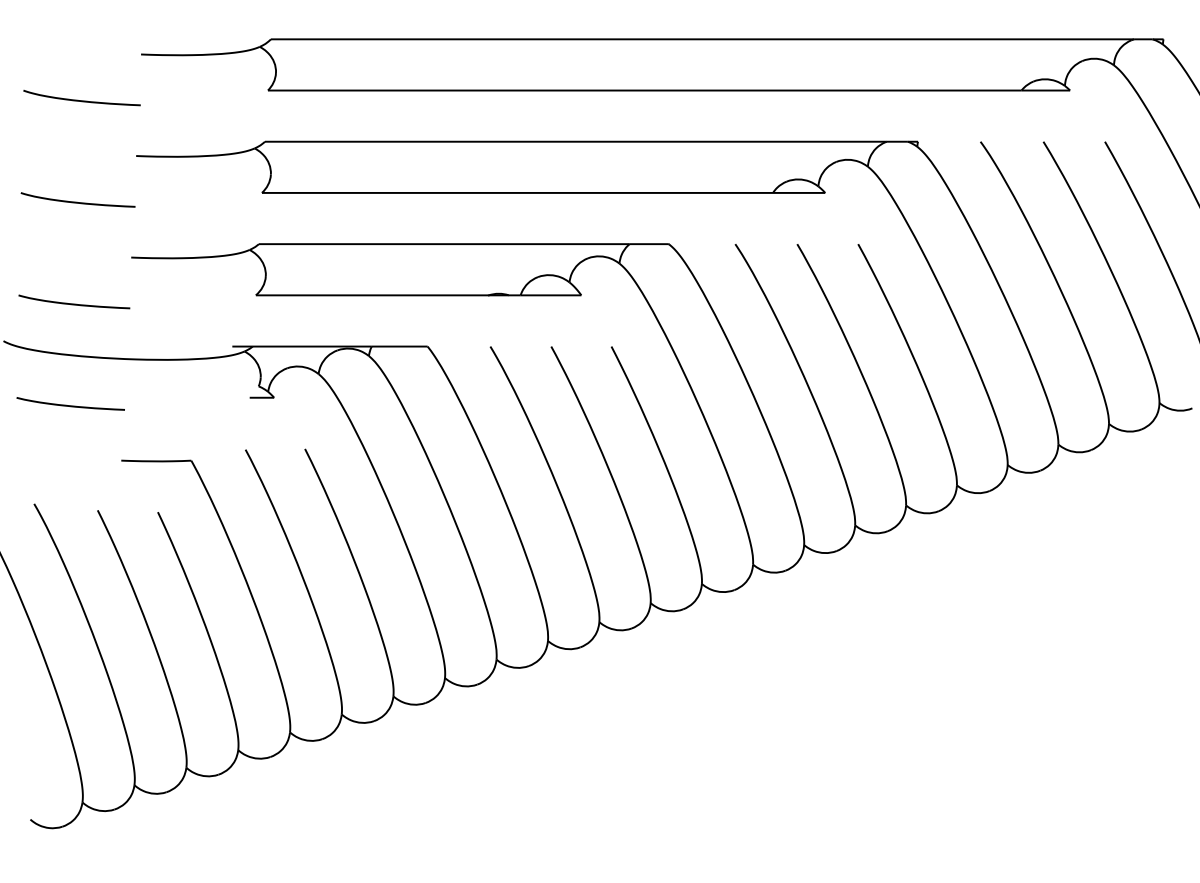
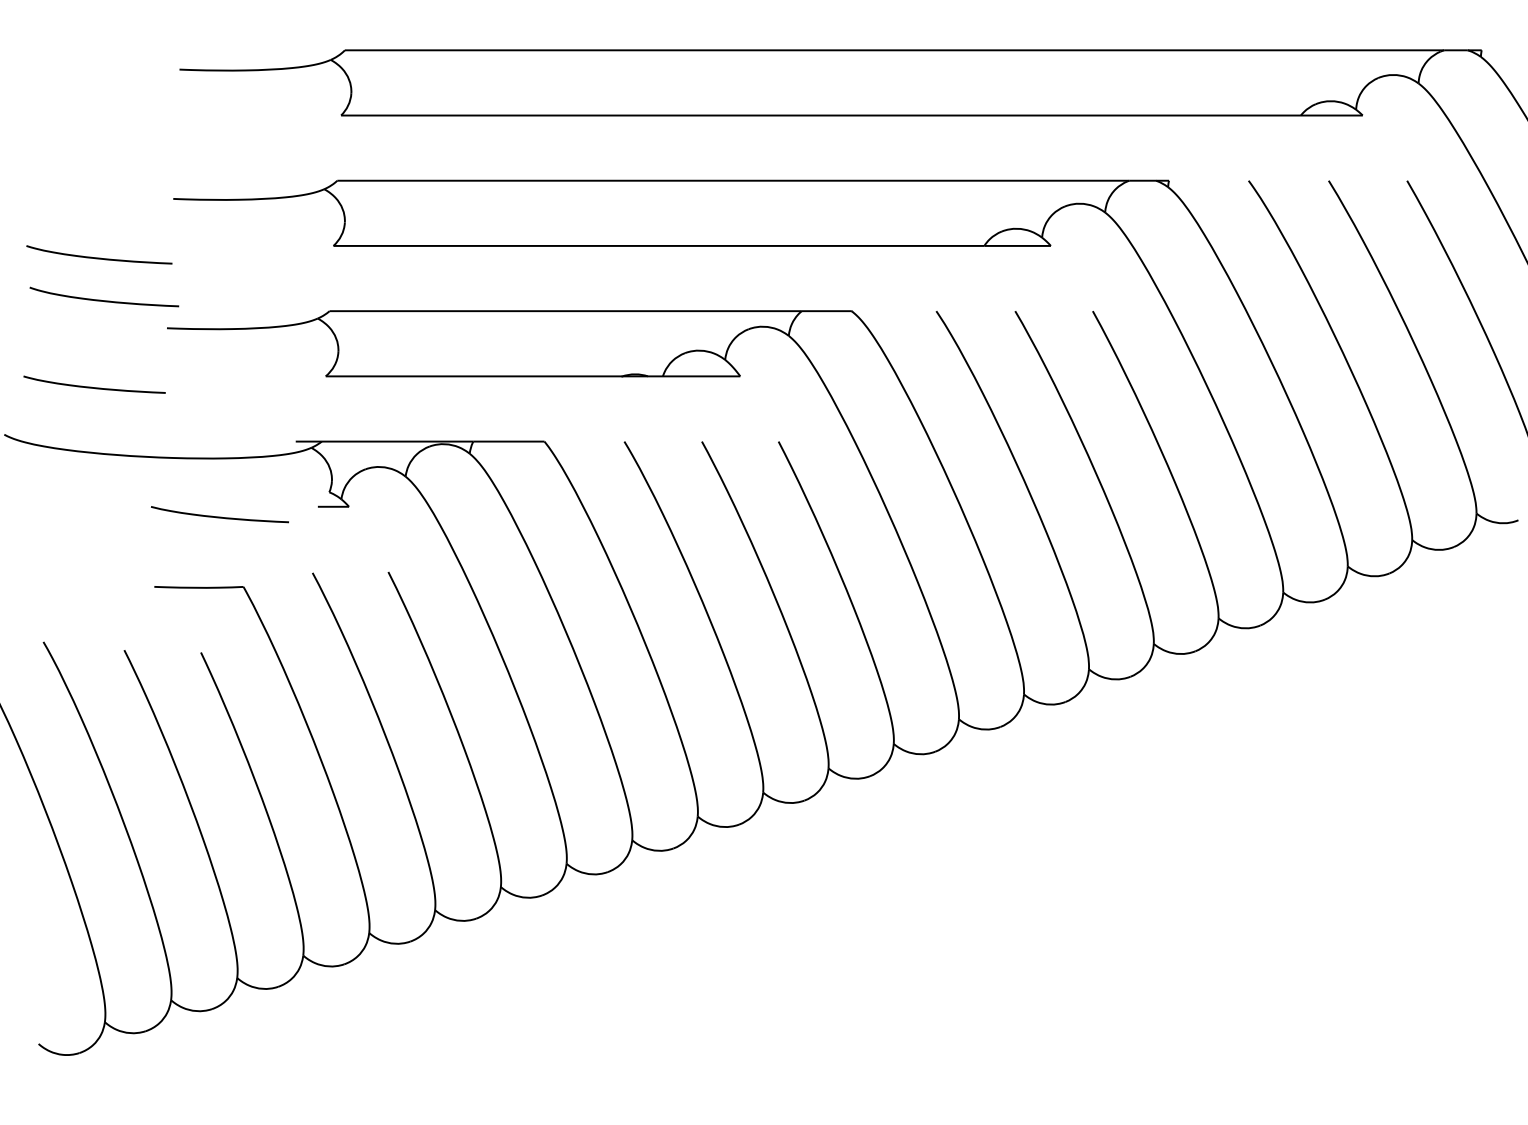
curve: (82, 100) -> (104, 300), moved
curve: (70, 405) -> (219, 516), moved

